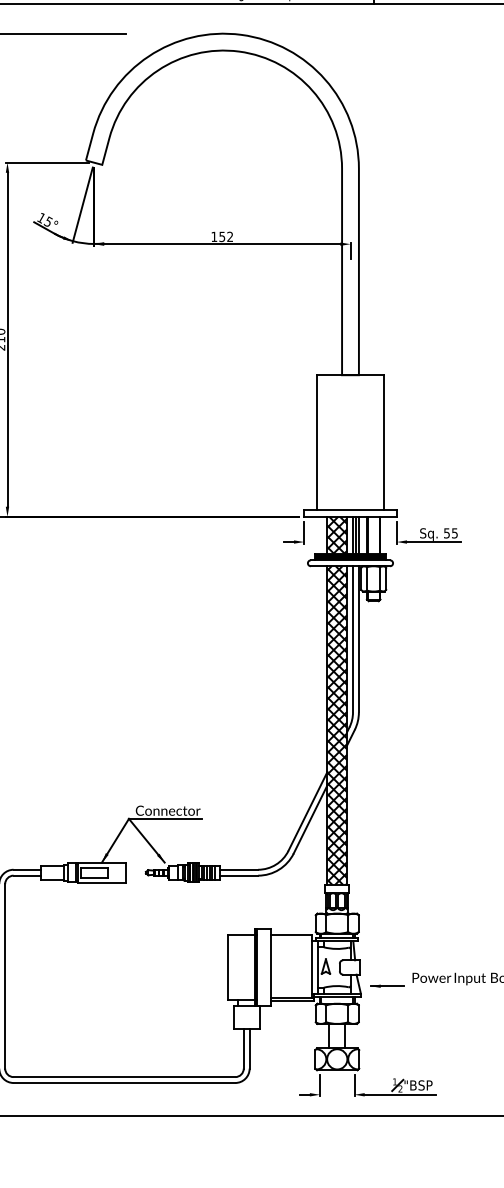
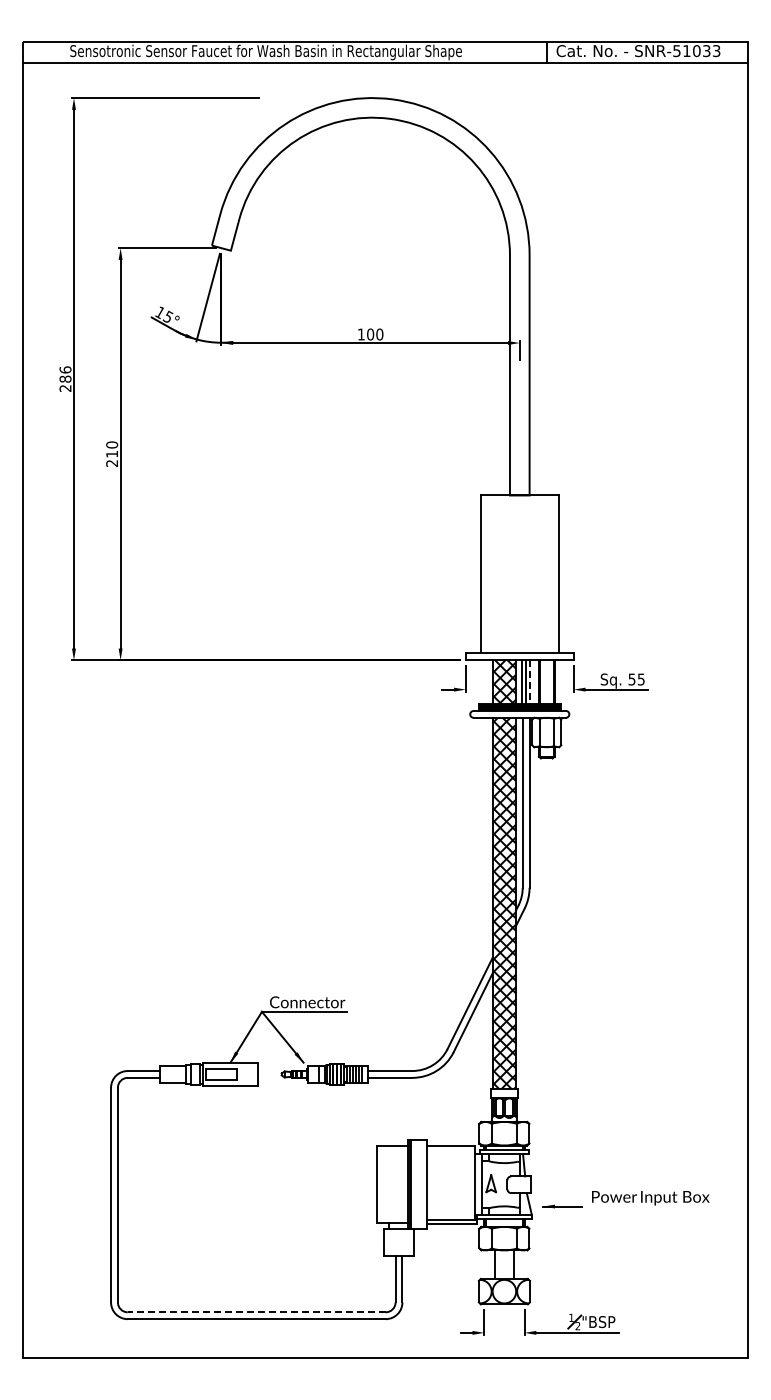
text: (226, 236) -> (375, 334), 152 -> 100
line: (359, 535) -> (530, 682), solid -> dashed
line: (124, 1077) -> (256, 1312), solid -> dashed

